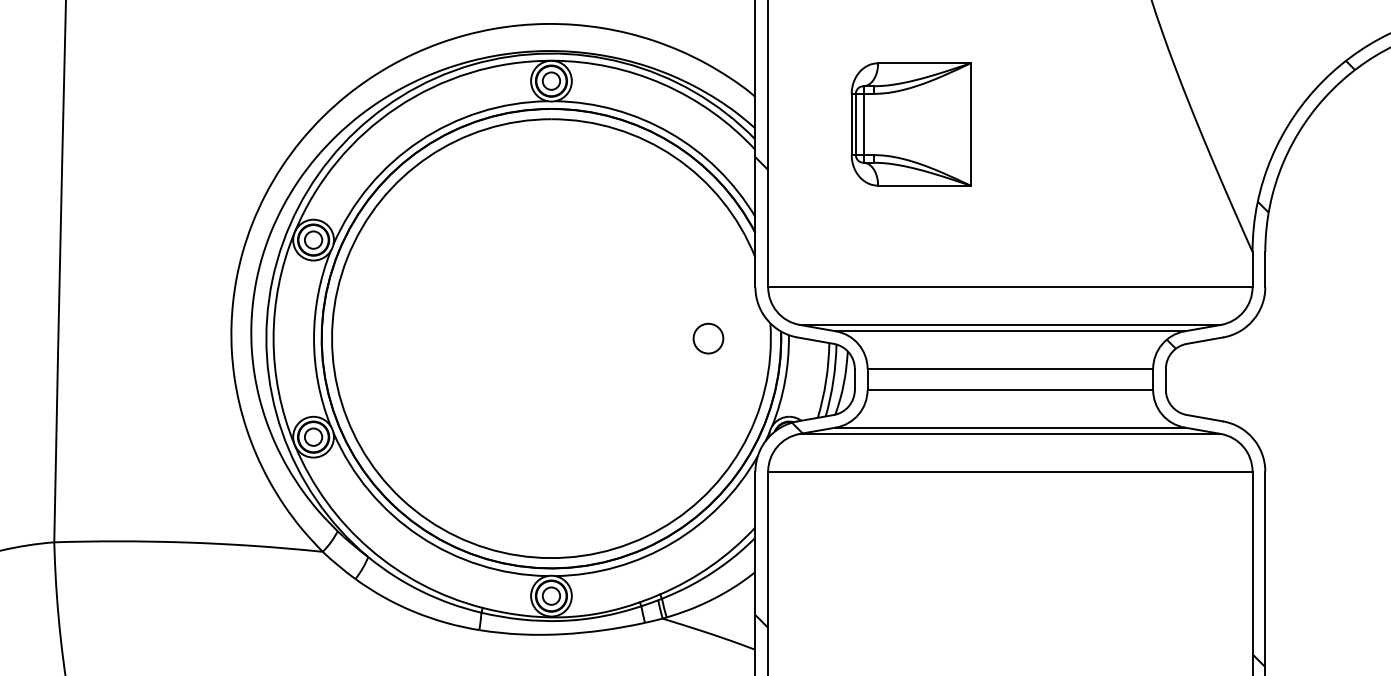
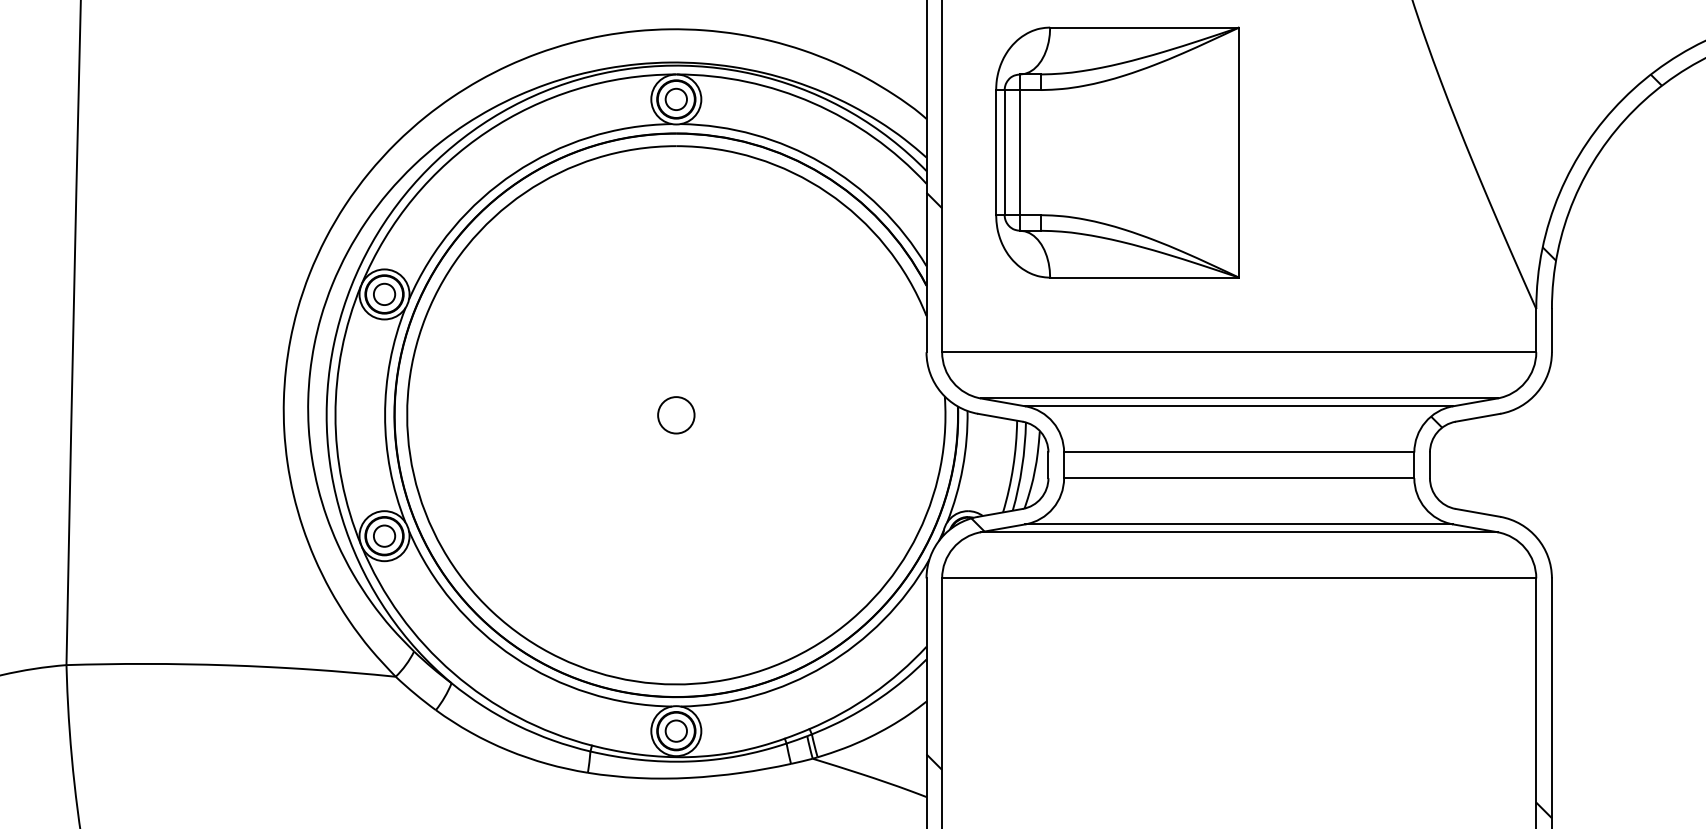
part: (910, 124) -> (1116, 152), size x1.67
circle: (708, 338) -> (676, 415), moved

